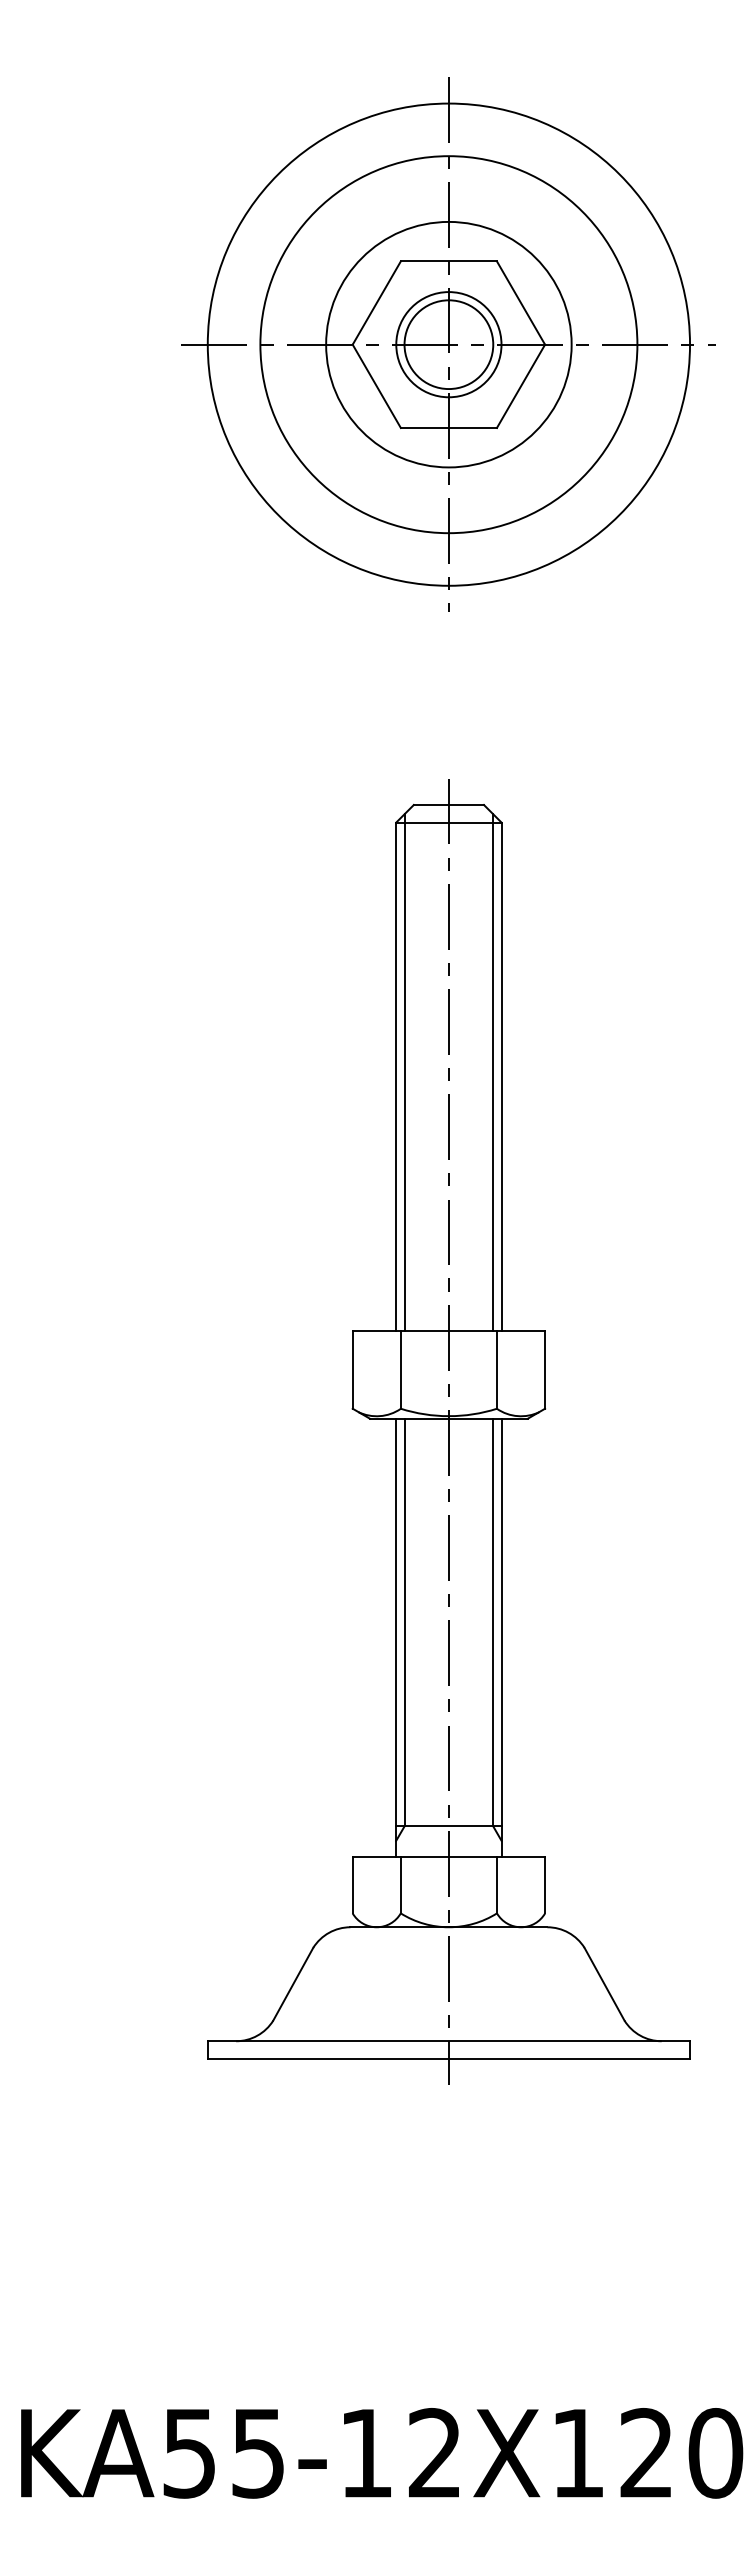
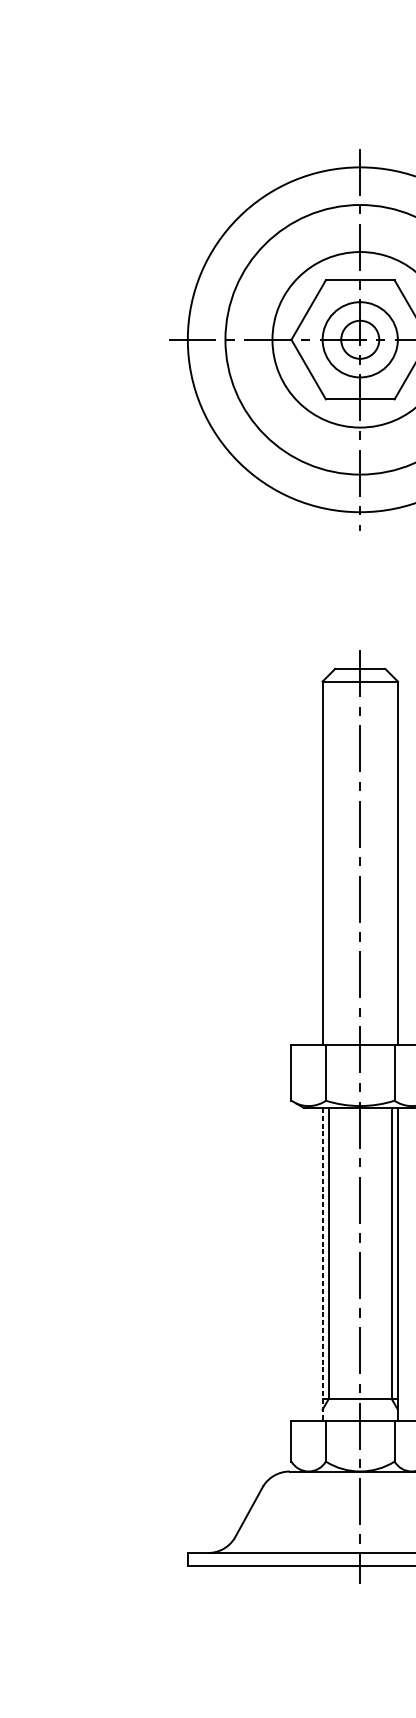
circle: (448, 344) -> (359, 339), size x0.6
line: (404, 1072) -> (328, 860), removed
line: (493, 1072) -> (392, 860), removed
line: (396, 1638) -> (322, 1265), solid -> dashed

